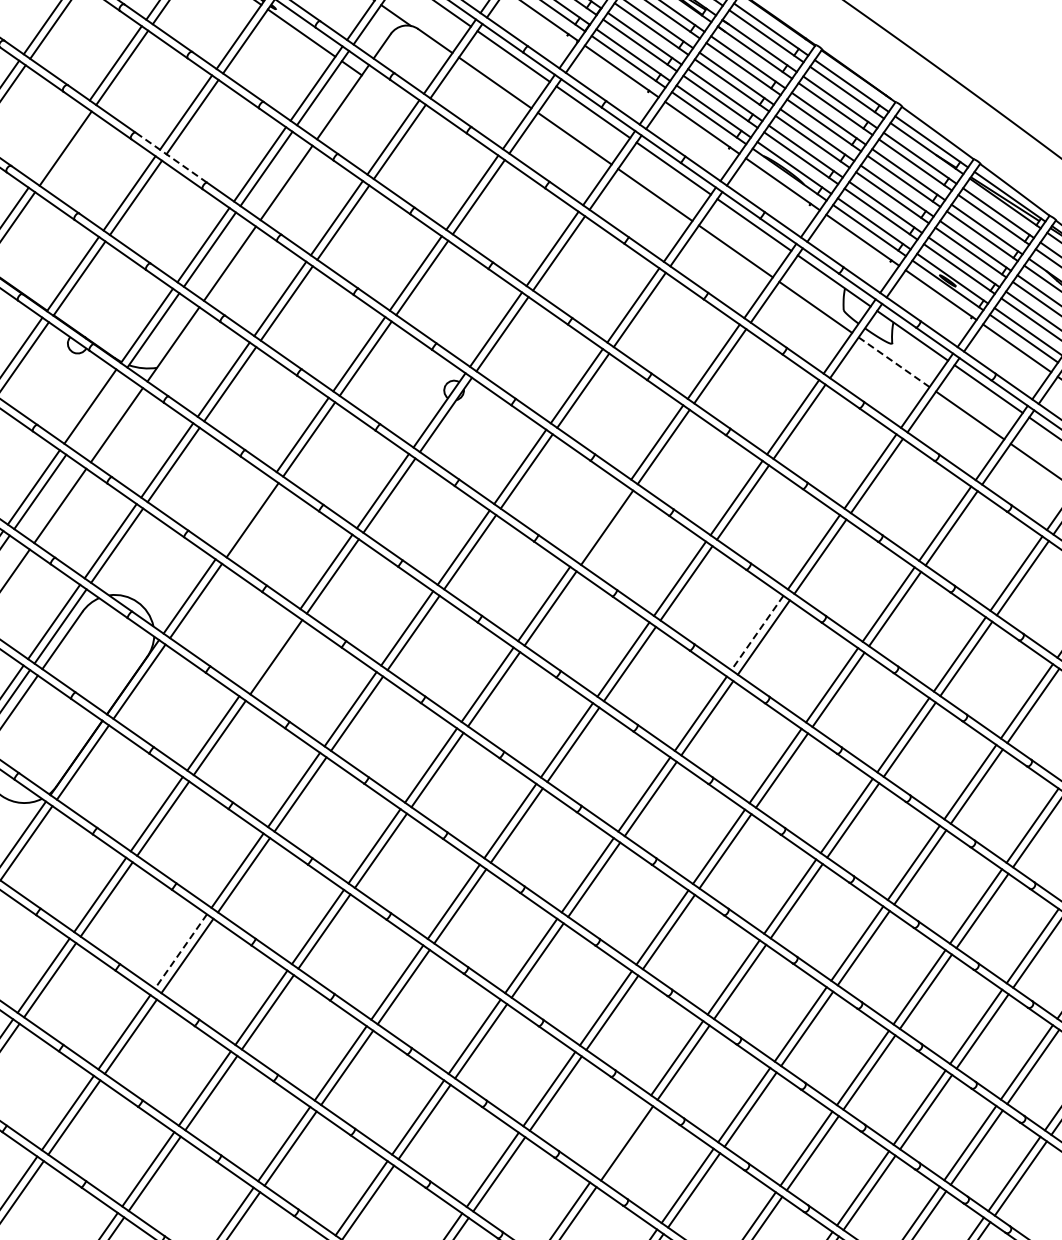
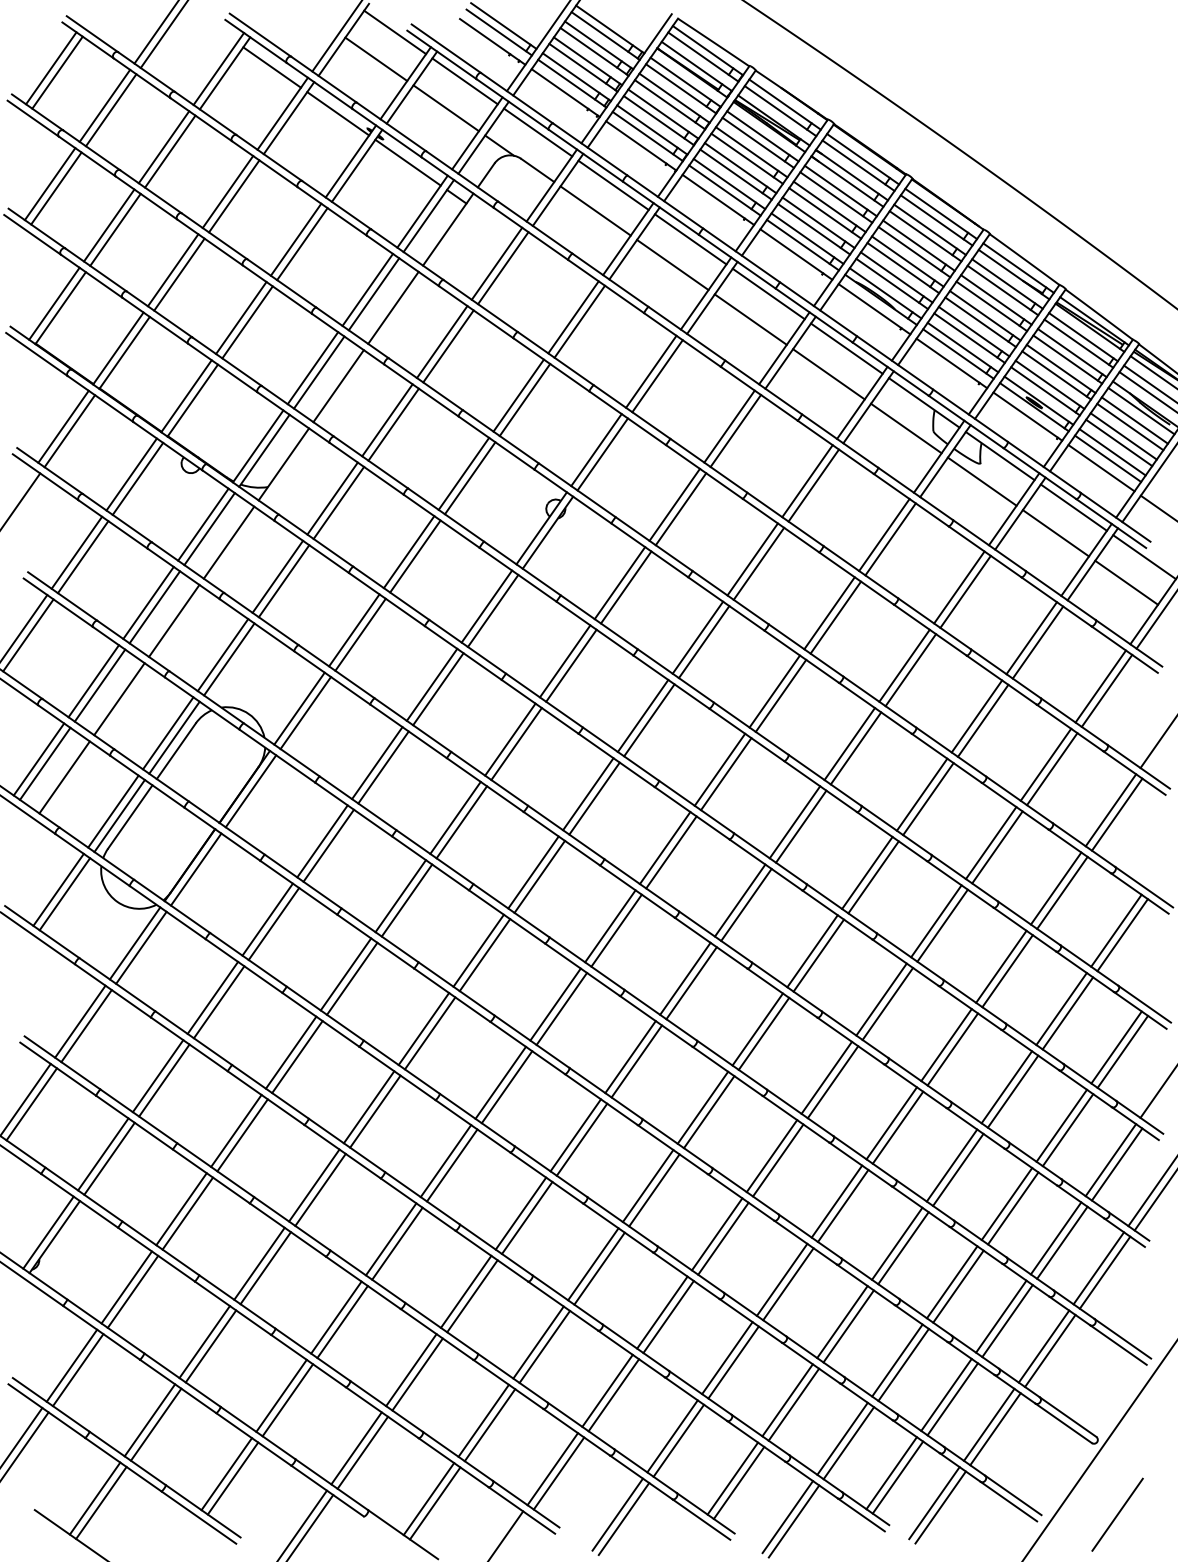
line: (58, 144) -> (172, 270), added
line: (171, 157) -> (281, 283), dashed -> solid
line: (894, 362) -> (982, 481), dashed -> solid
line: (96, 411) -> (209, 529), added
line: (246, 515) -> (354, 630), added
line: (600, 523) -> (697, 637), added
line: (757, 633) -> (849, 744), dashed -> solid
line: (270, 653) -> (377, 763), added
line: (181, 951) -> (291, 1052), dashed -> solid
line: (619, 1139) -> (716, 1234), added

